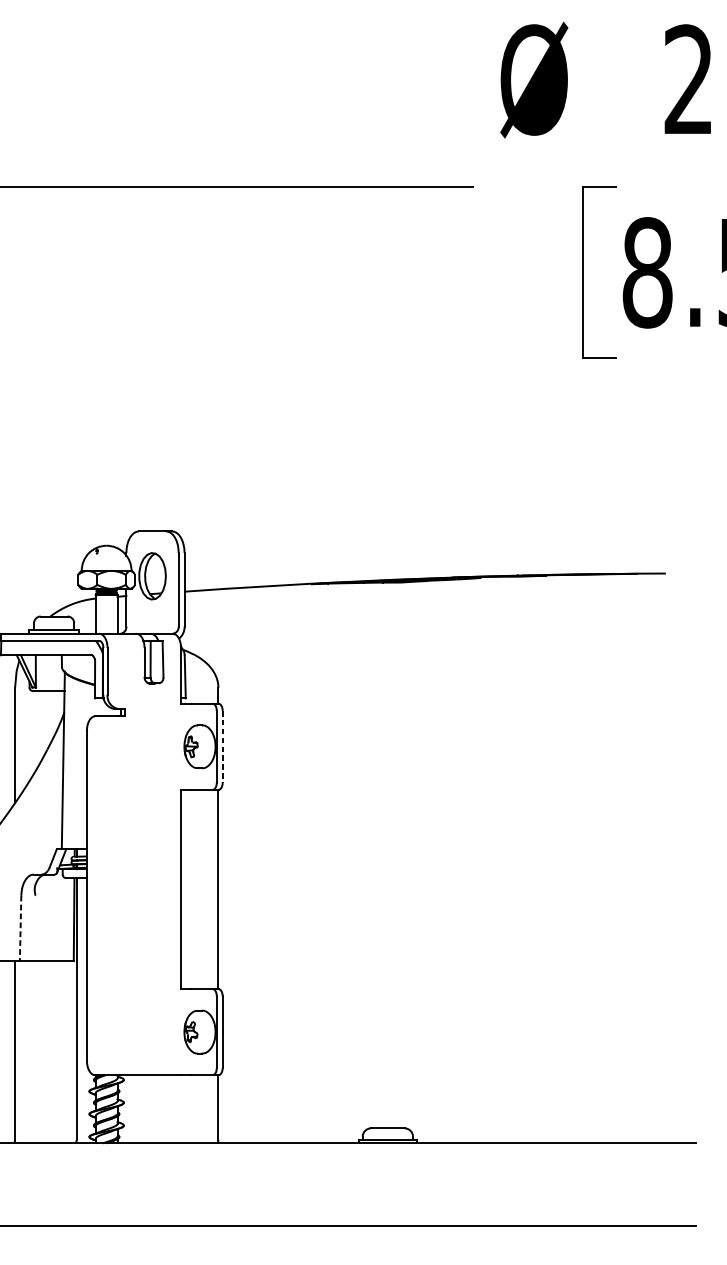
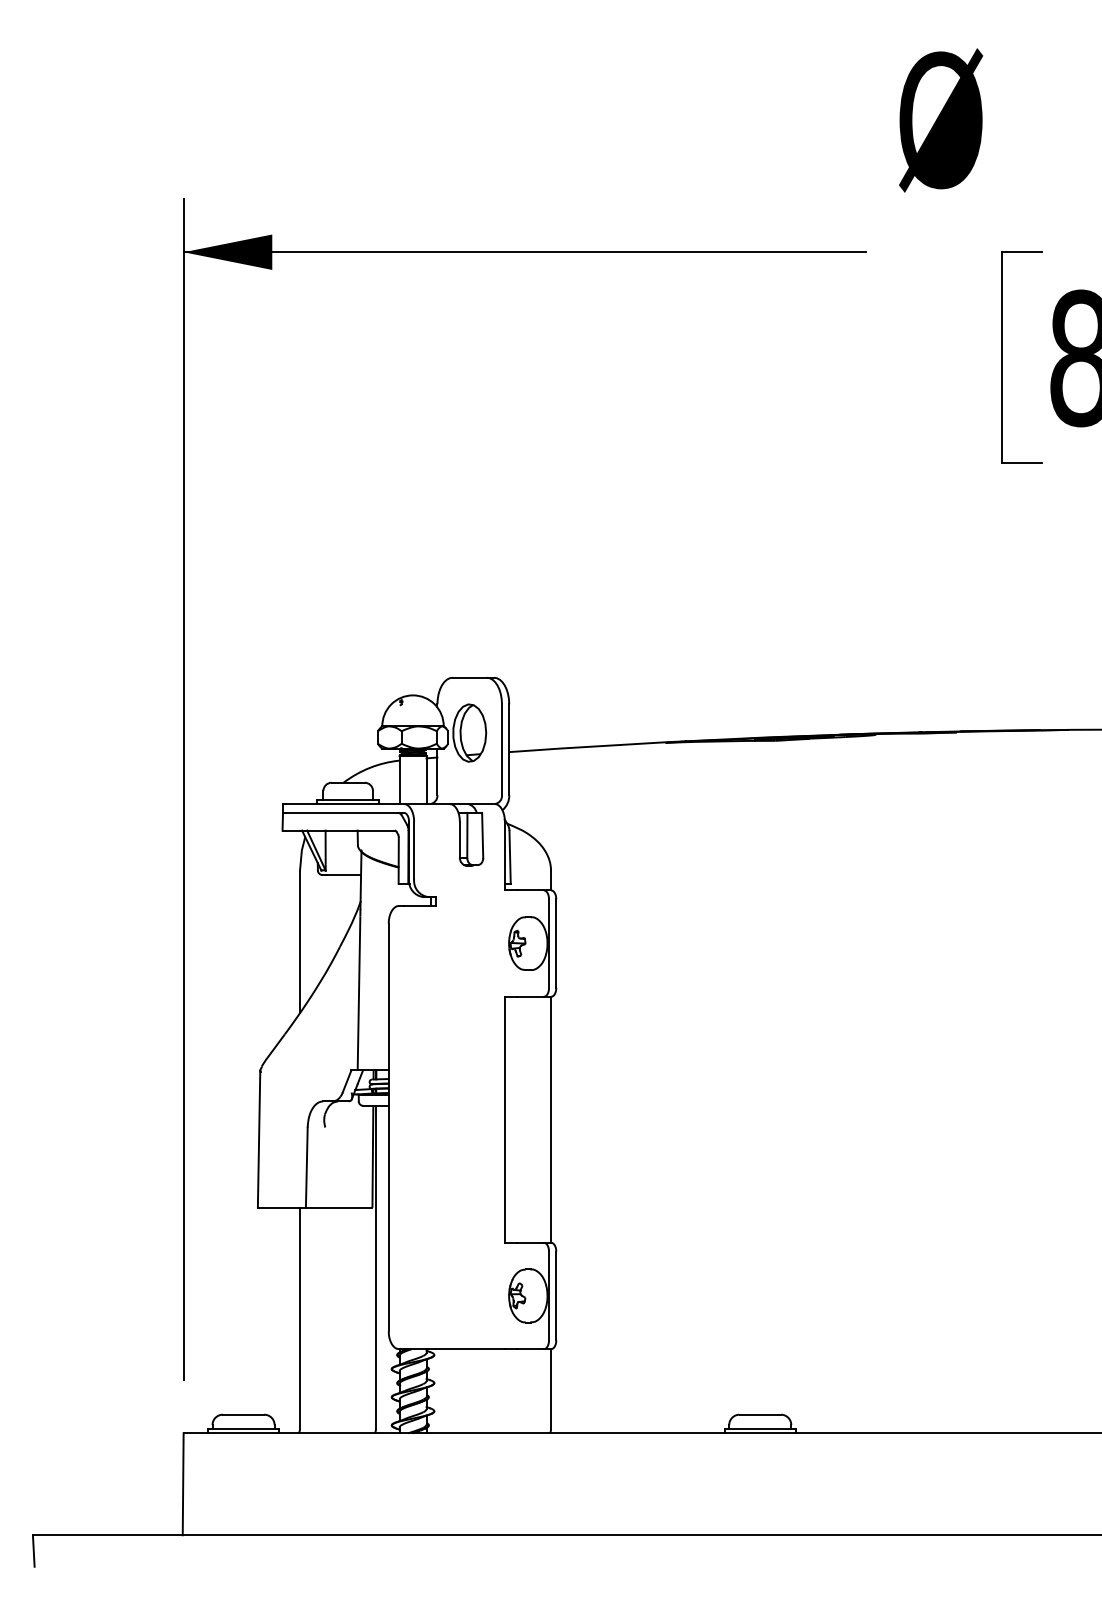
line: (222, 747) -> (556, 944), dashed -> solid
line: (20, 928) -> (306, 1168), dashed -> solid

